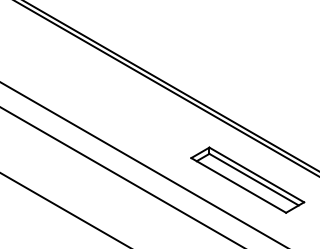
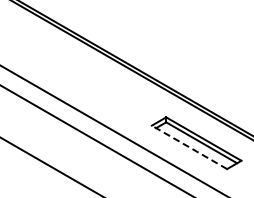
line: (238, 185) -> (189, 147), solid -> dashed

